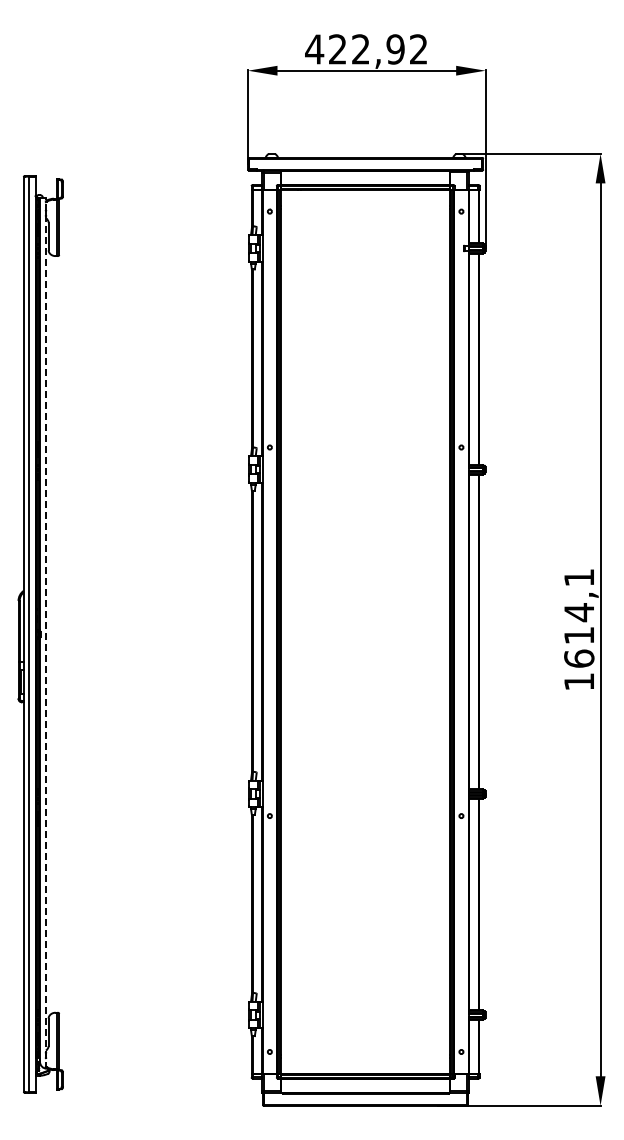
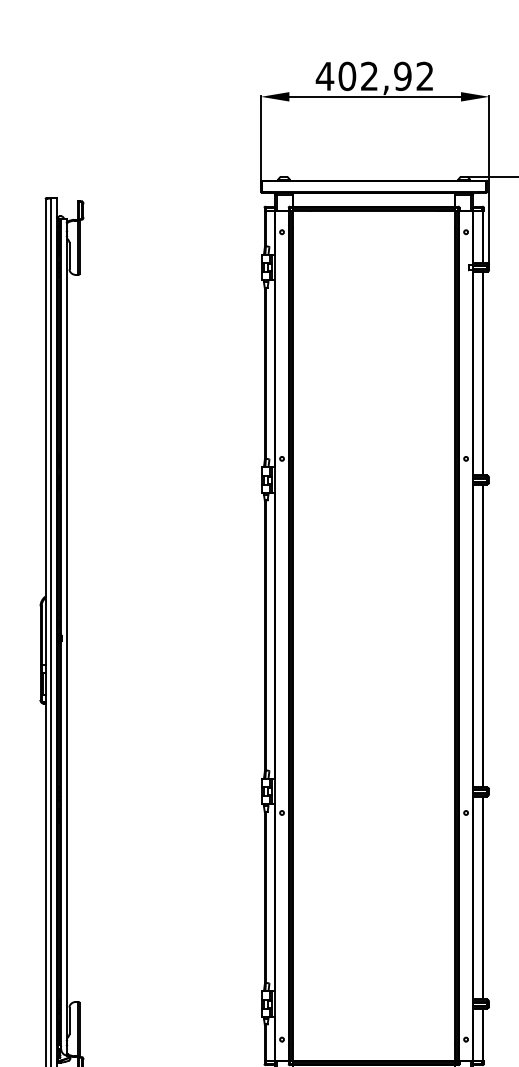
text: (337, 49) -> (347, 76), 422,92 -> 402,92
line: (45, 632) -> (66, 636), dashed -> solid

